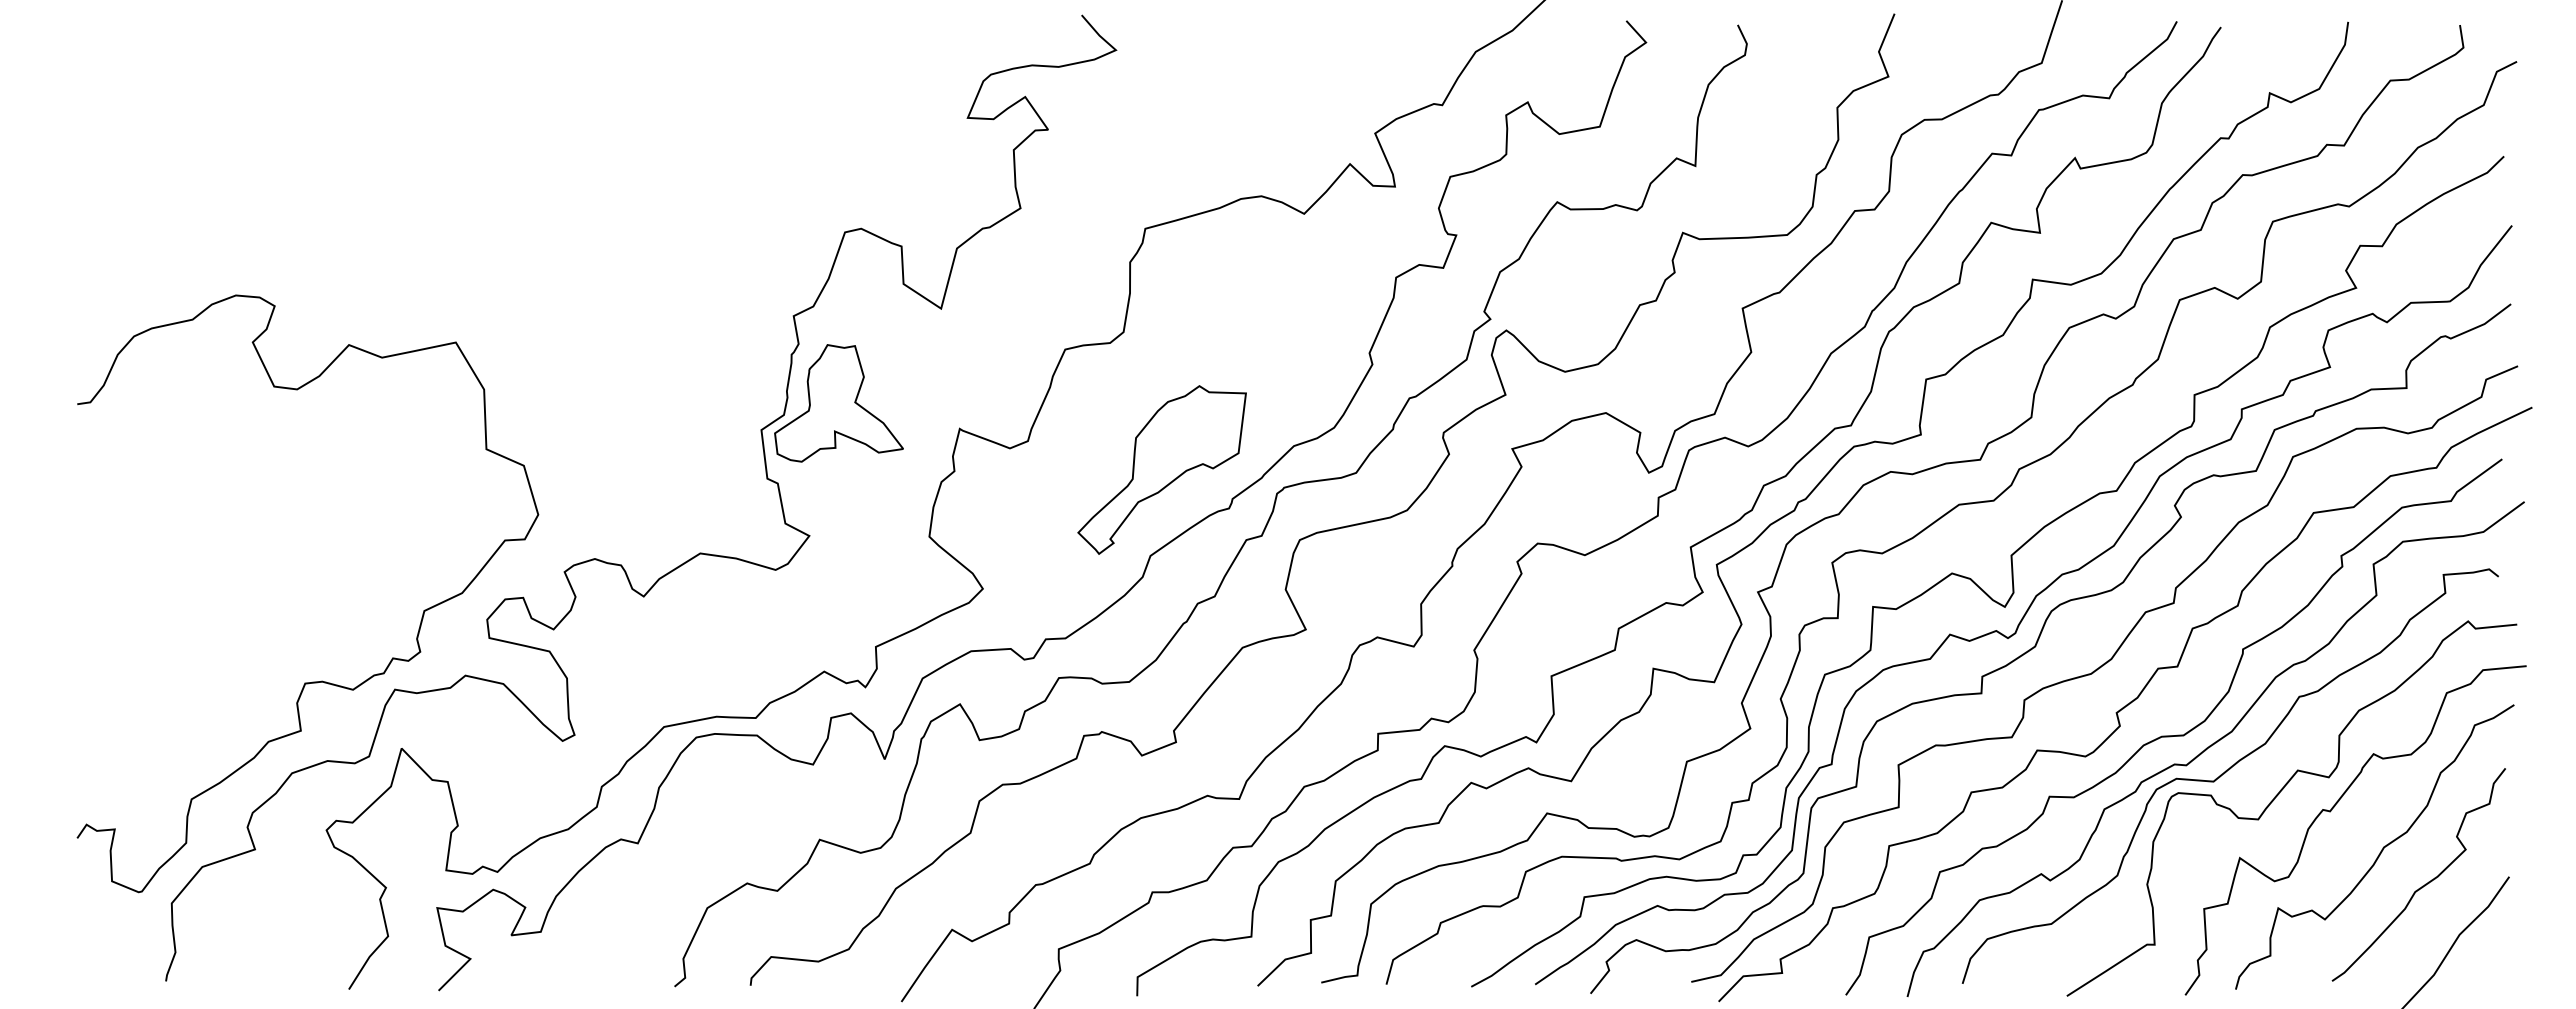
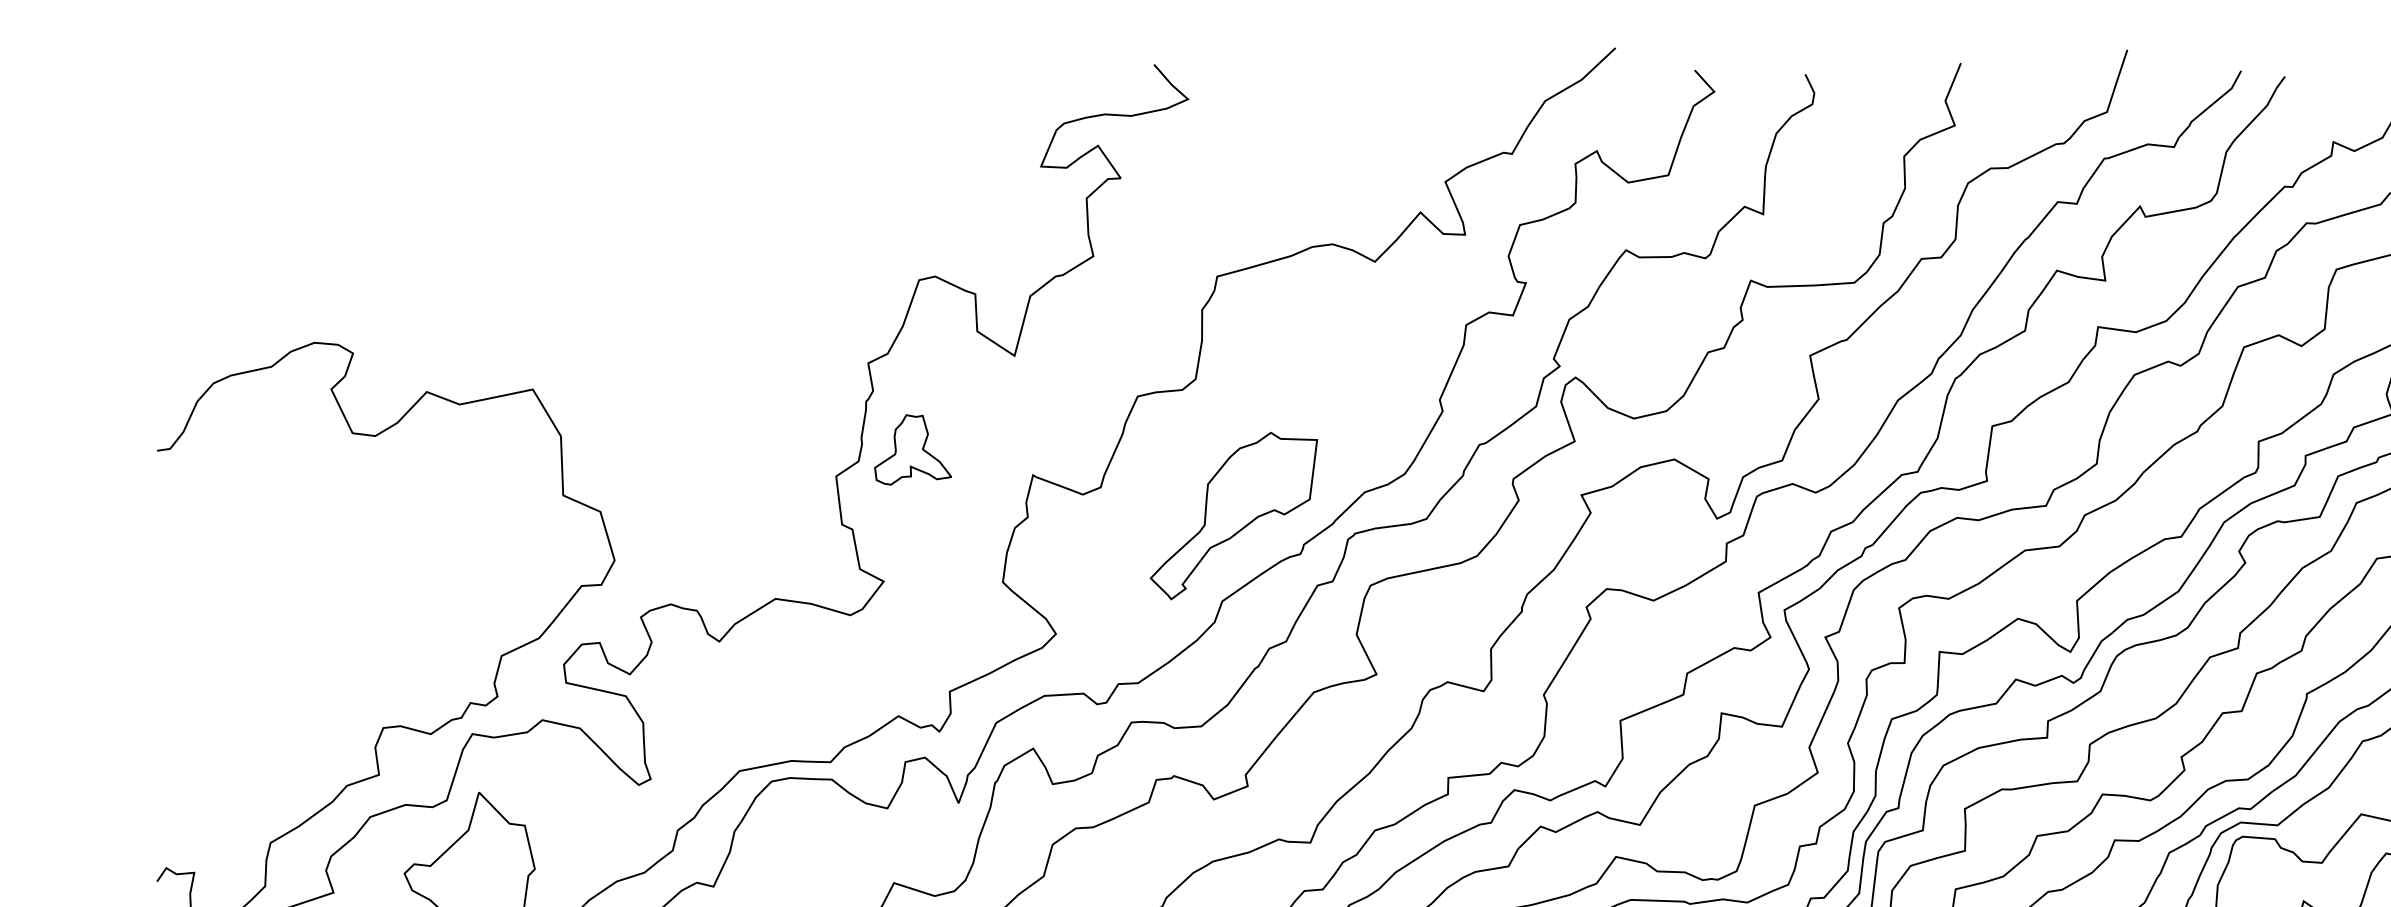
part: (838, 403) -> (912, 450), size x0.6

